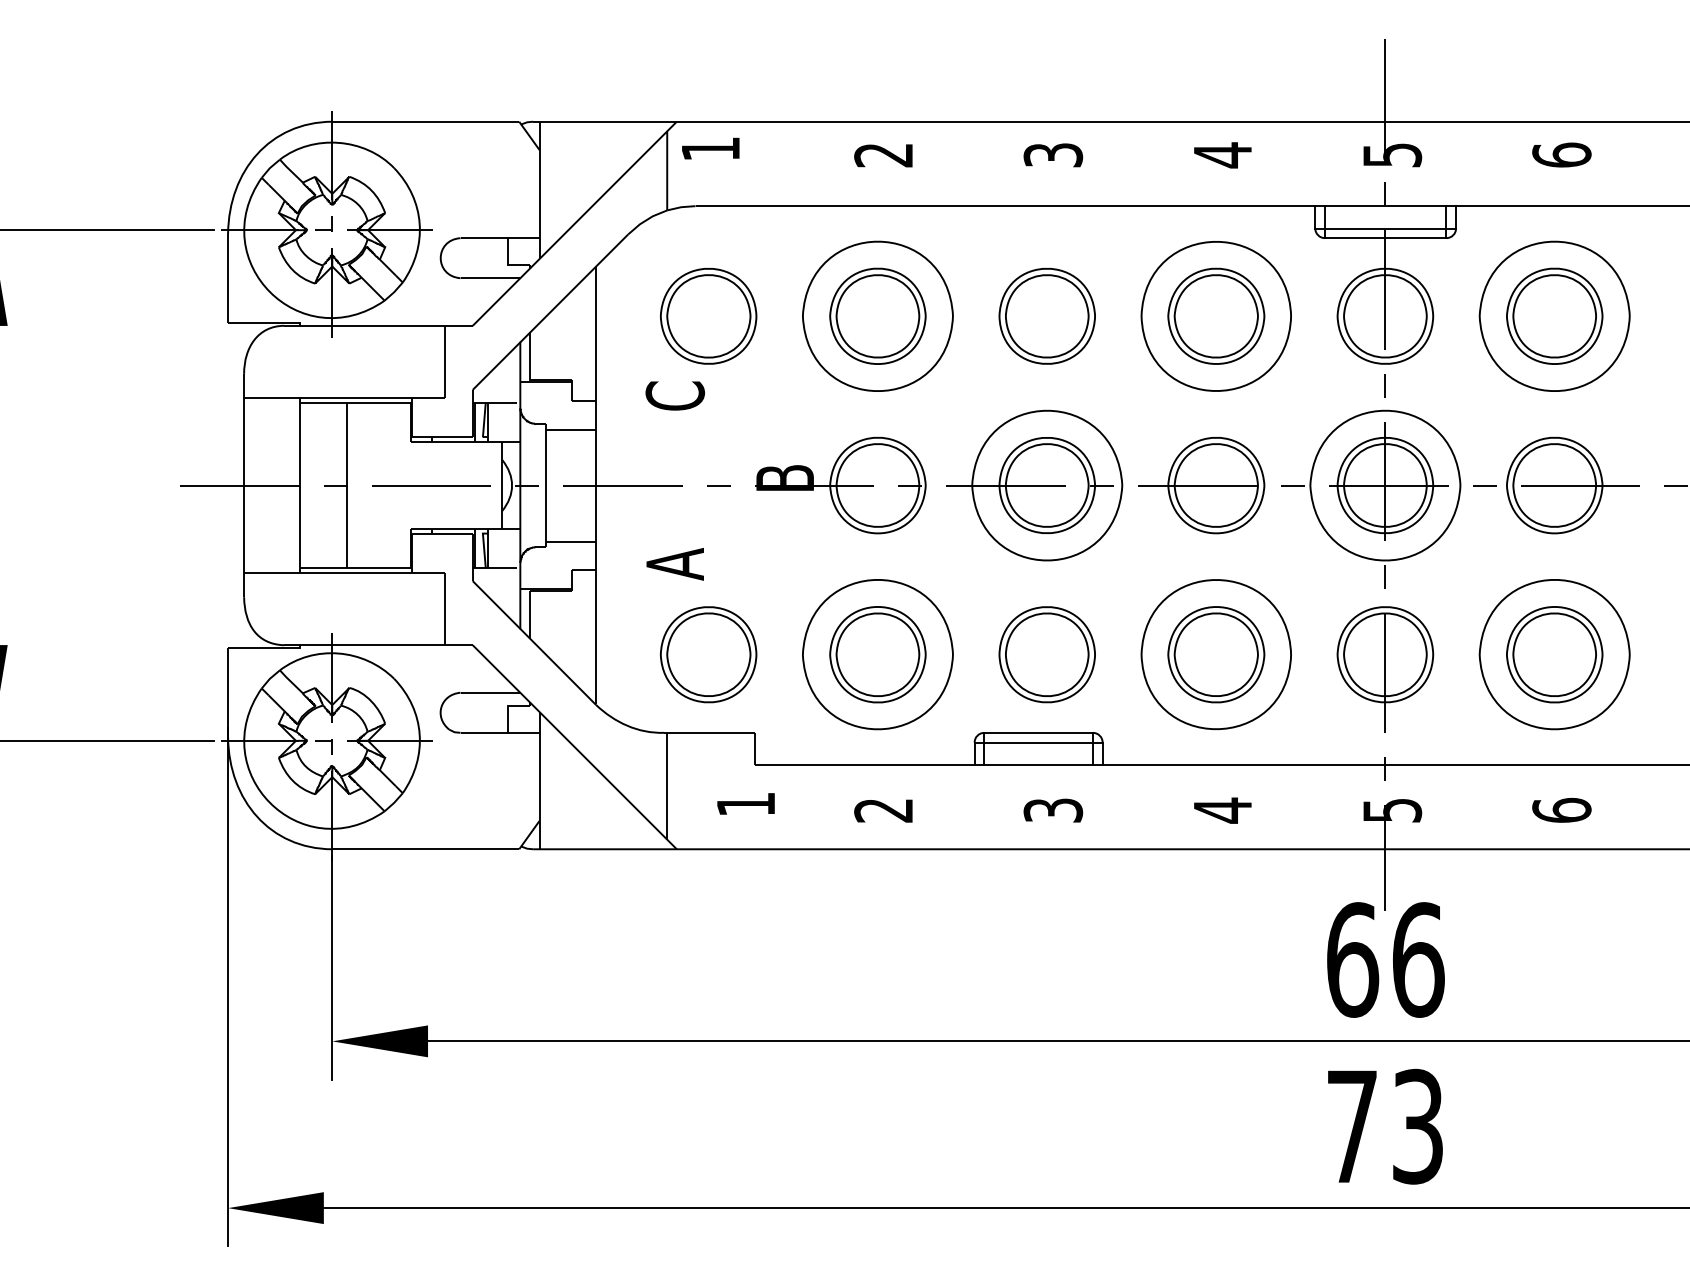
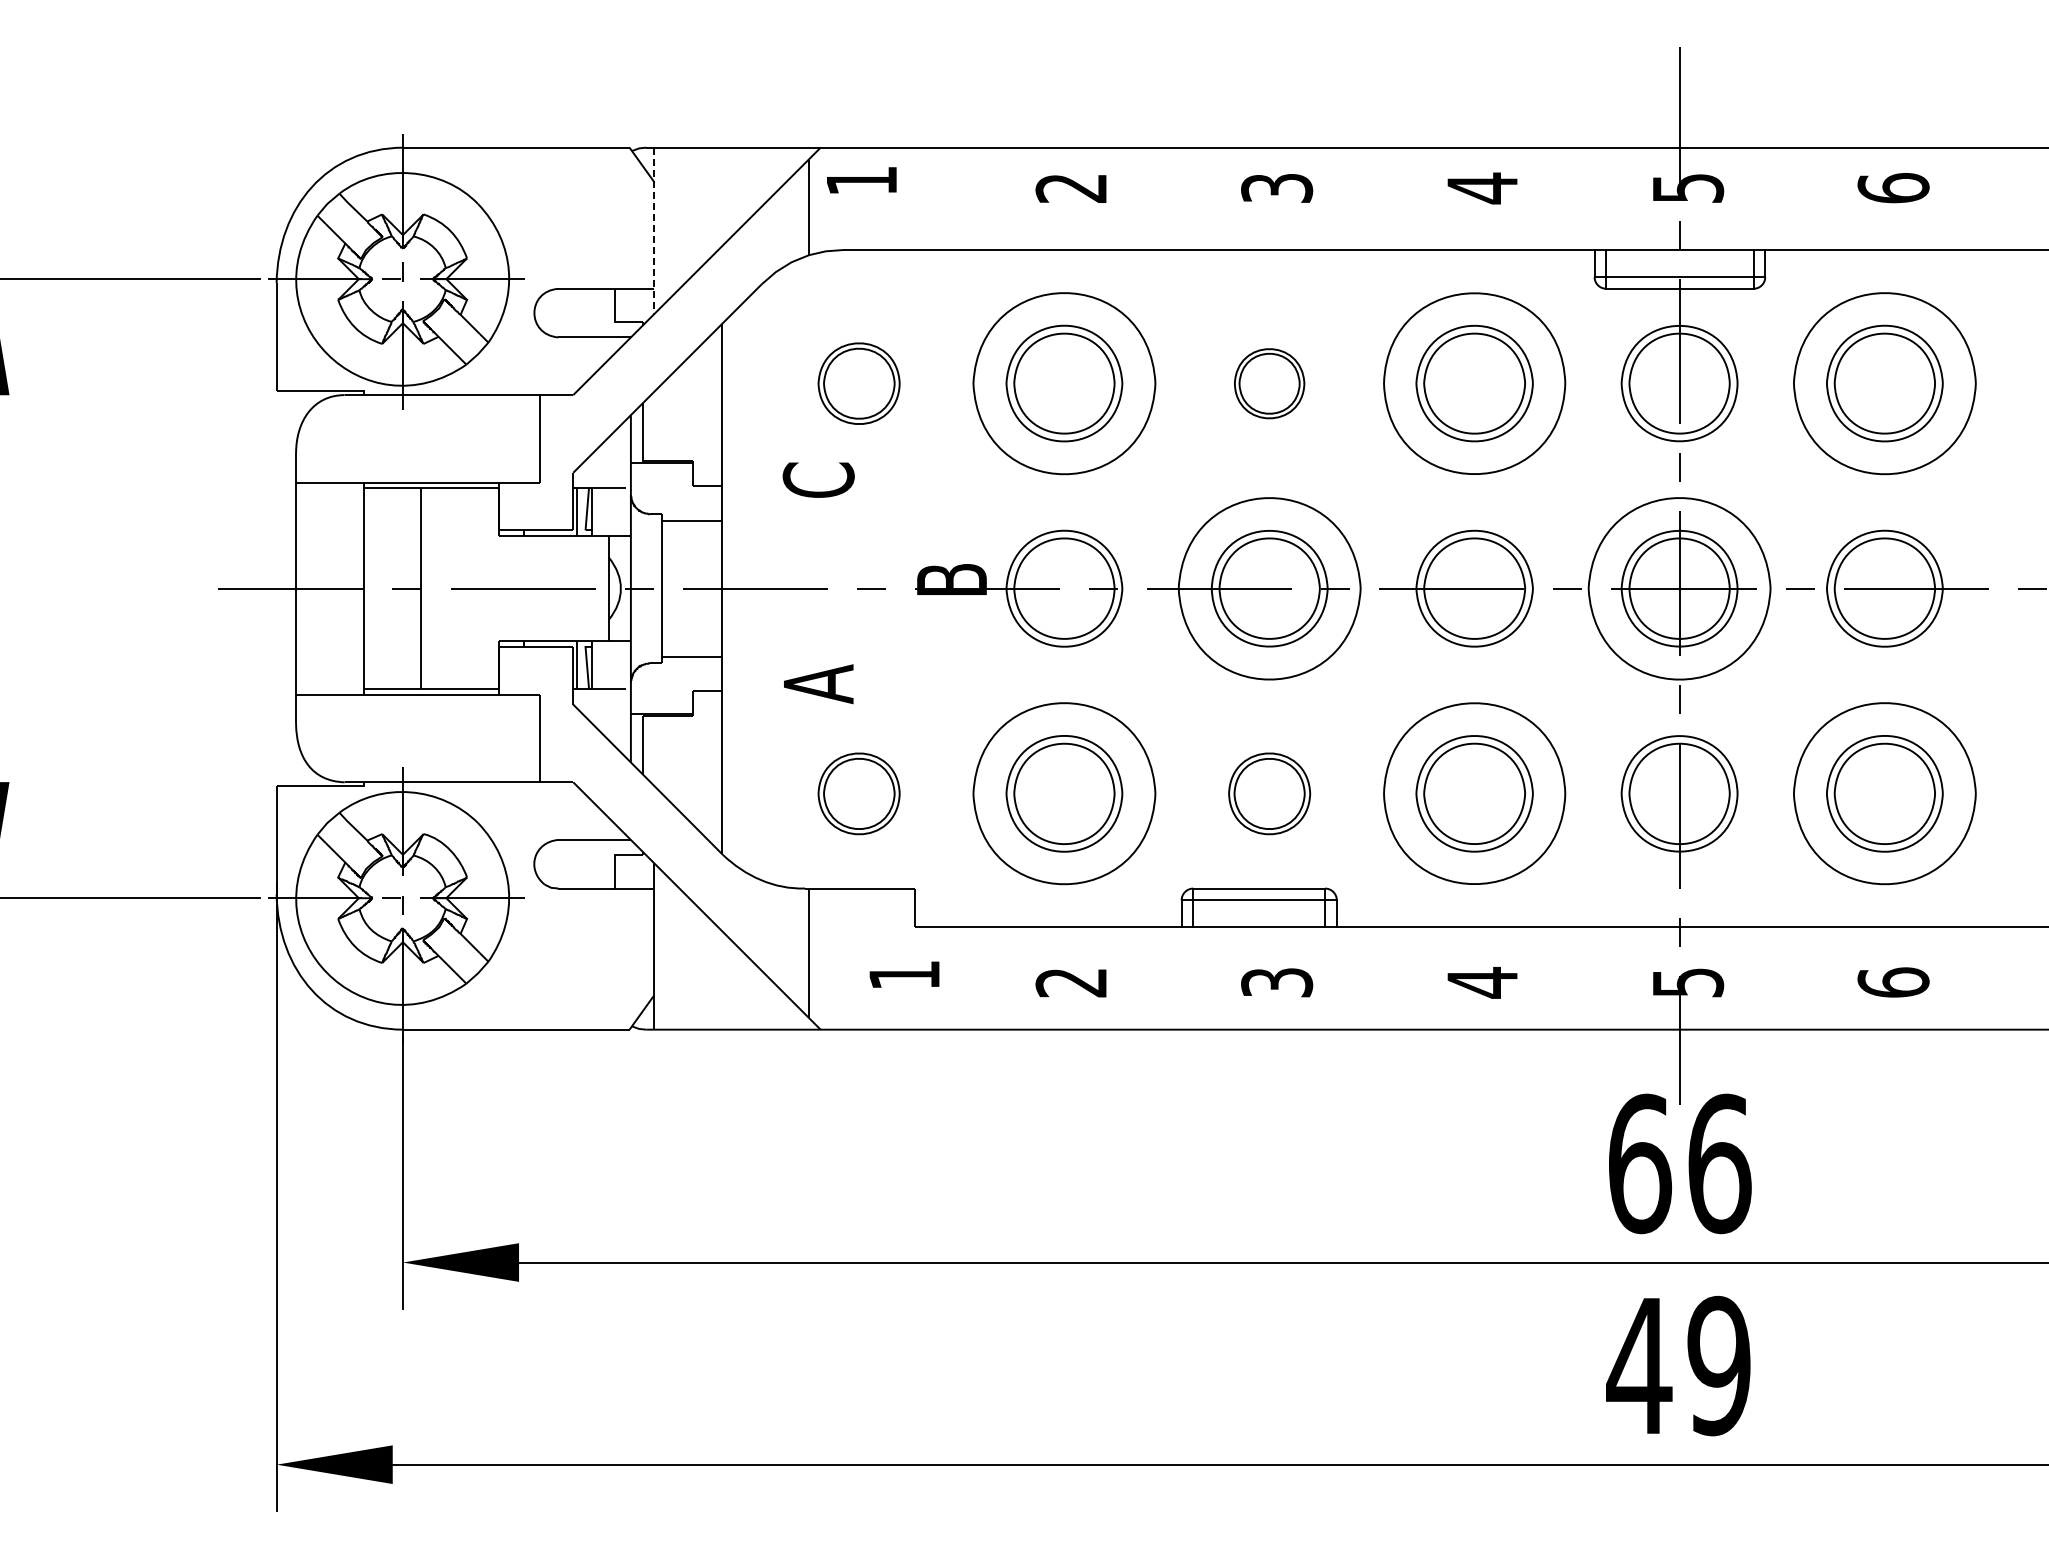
line: (539, 190) -> (654, 231), solid -> dashed
part: (708, 316) -> (858, 383), size x0.7
part: (1047, 316) -> (1269, 383), size x0.6
part: (708, 654) -> (858, 793), size x0.7
part: (1047, 654) -> (1269, 793), size x0.7
text: (1384, 1126) -> (1678, 1365), 73 -> 49

